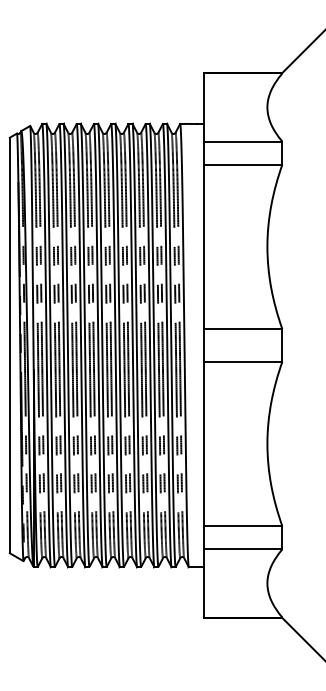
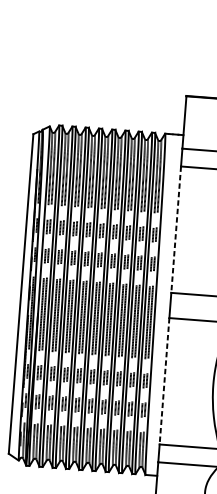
line: (203, 247) -> (175, 230), solid -> dashed
line: (203, 444) -> (164, 381), solid -> dashed

